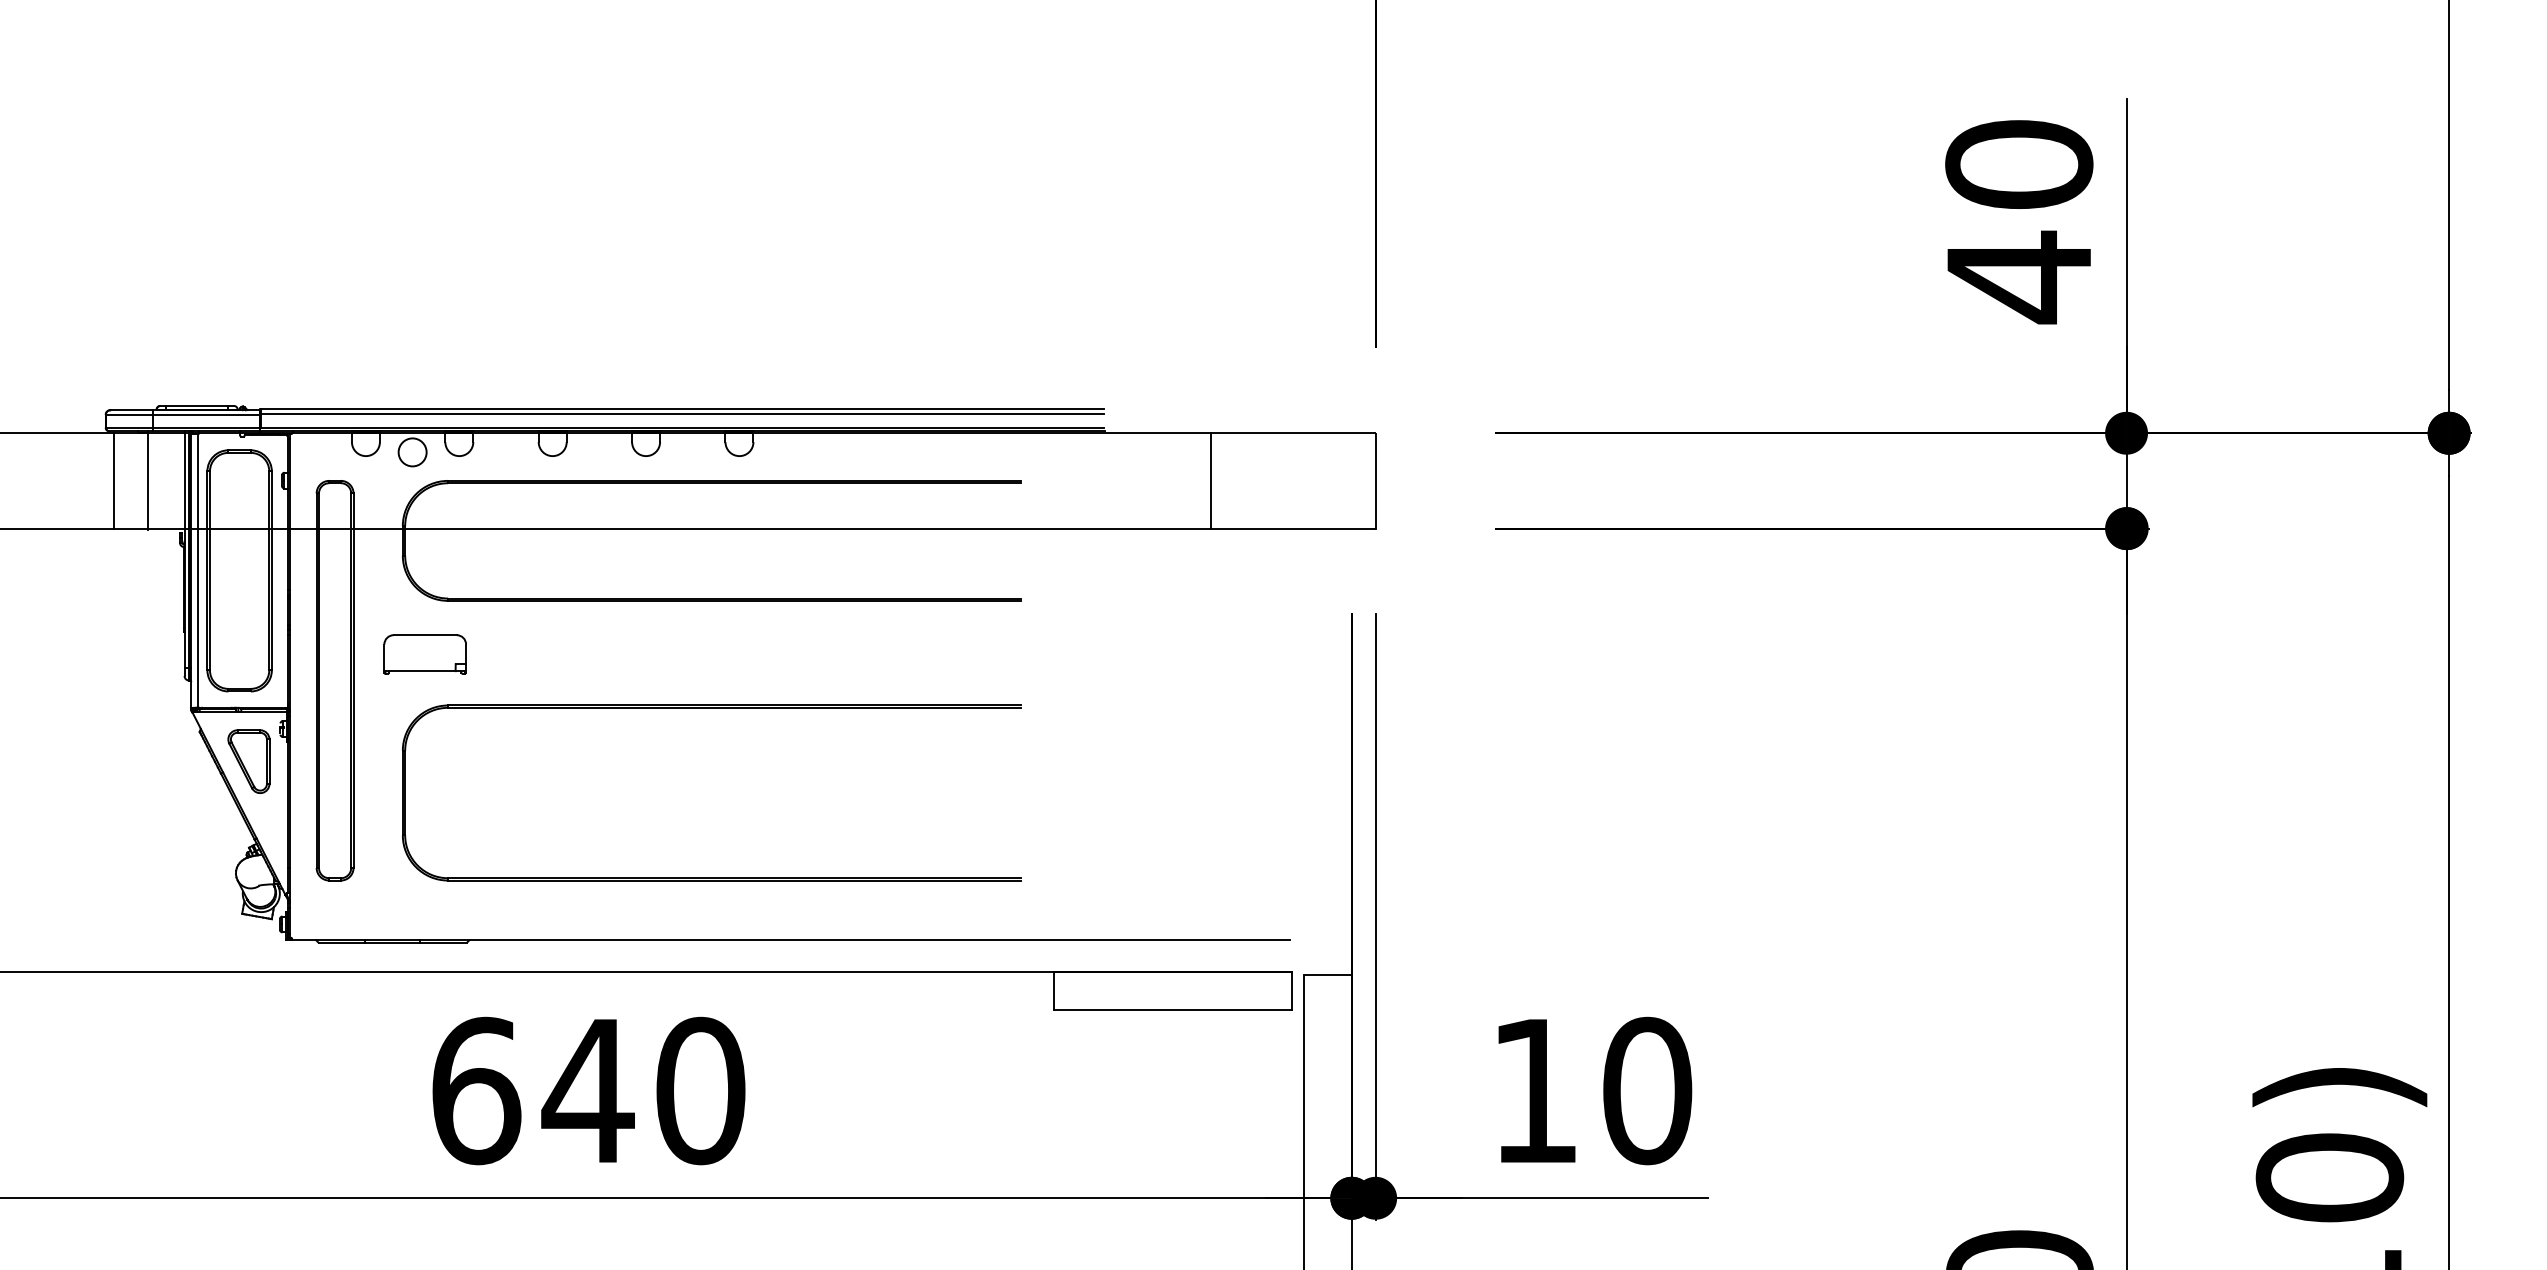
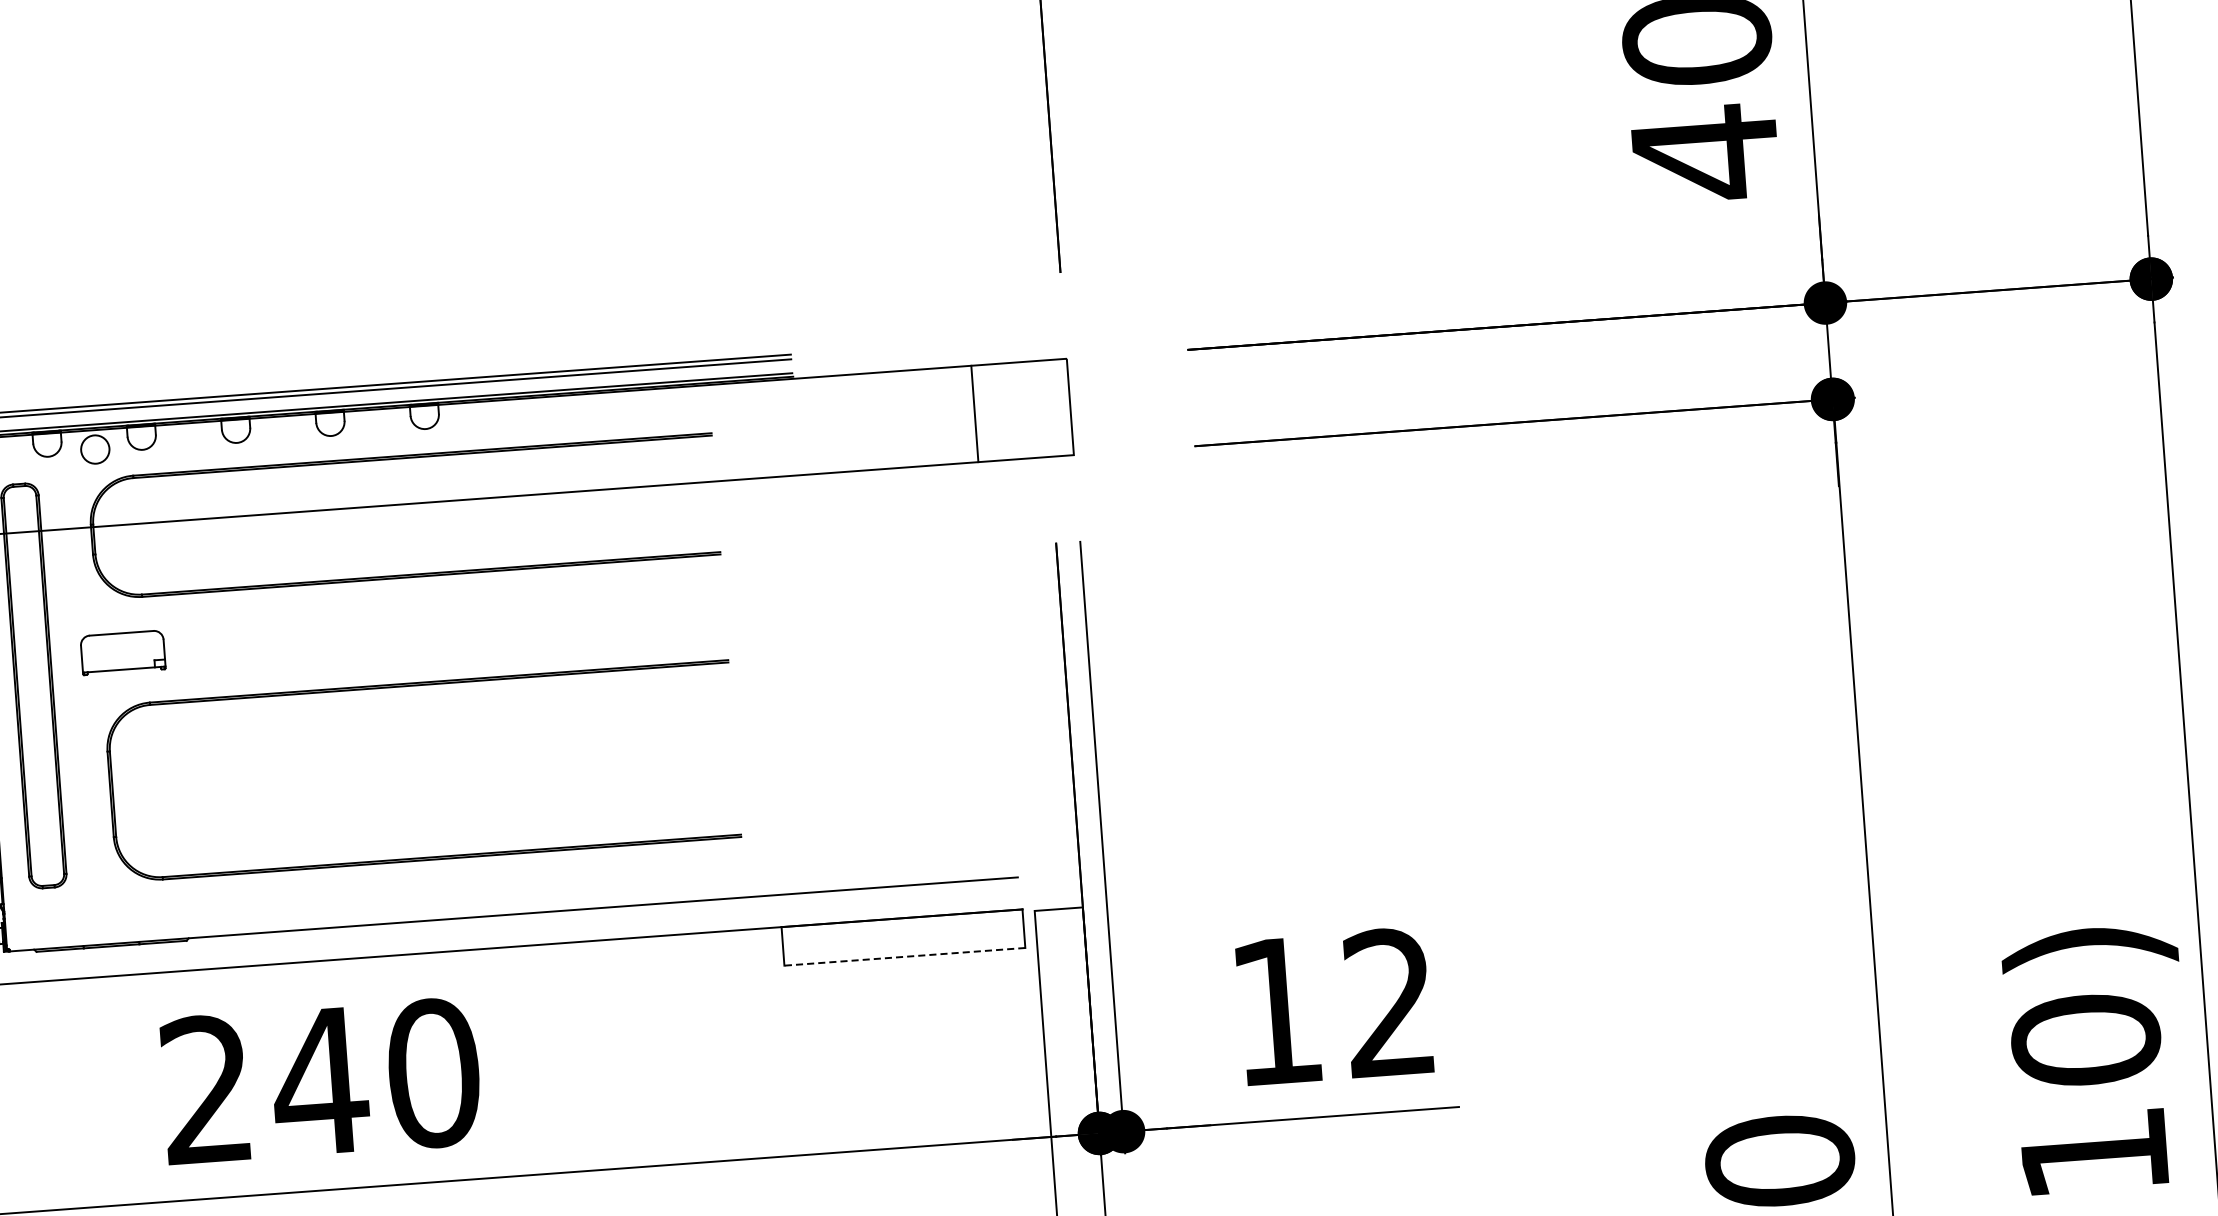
line: (1211, 480) -> (975, 413), moved
line: (1172, 1010) -> (904, 957), solid -> dashed
text: (476, 1090) -> (207, 1089), 640 -> 240
text: (1647, 1090) -> (1390, 1002), 10 -> 12

